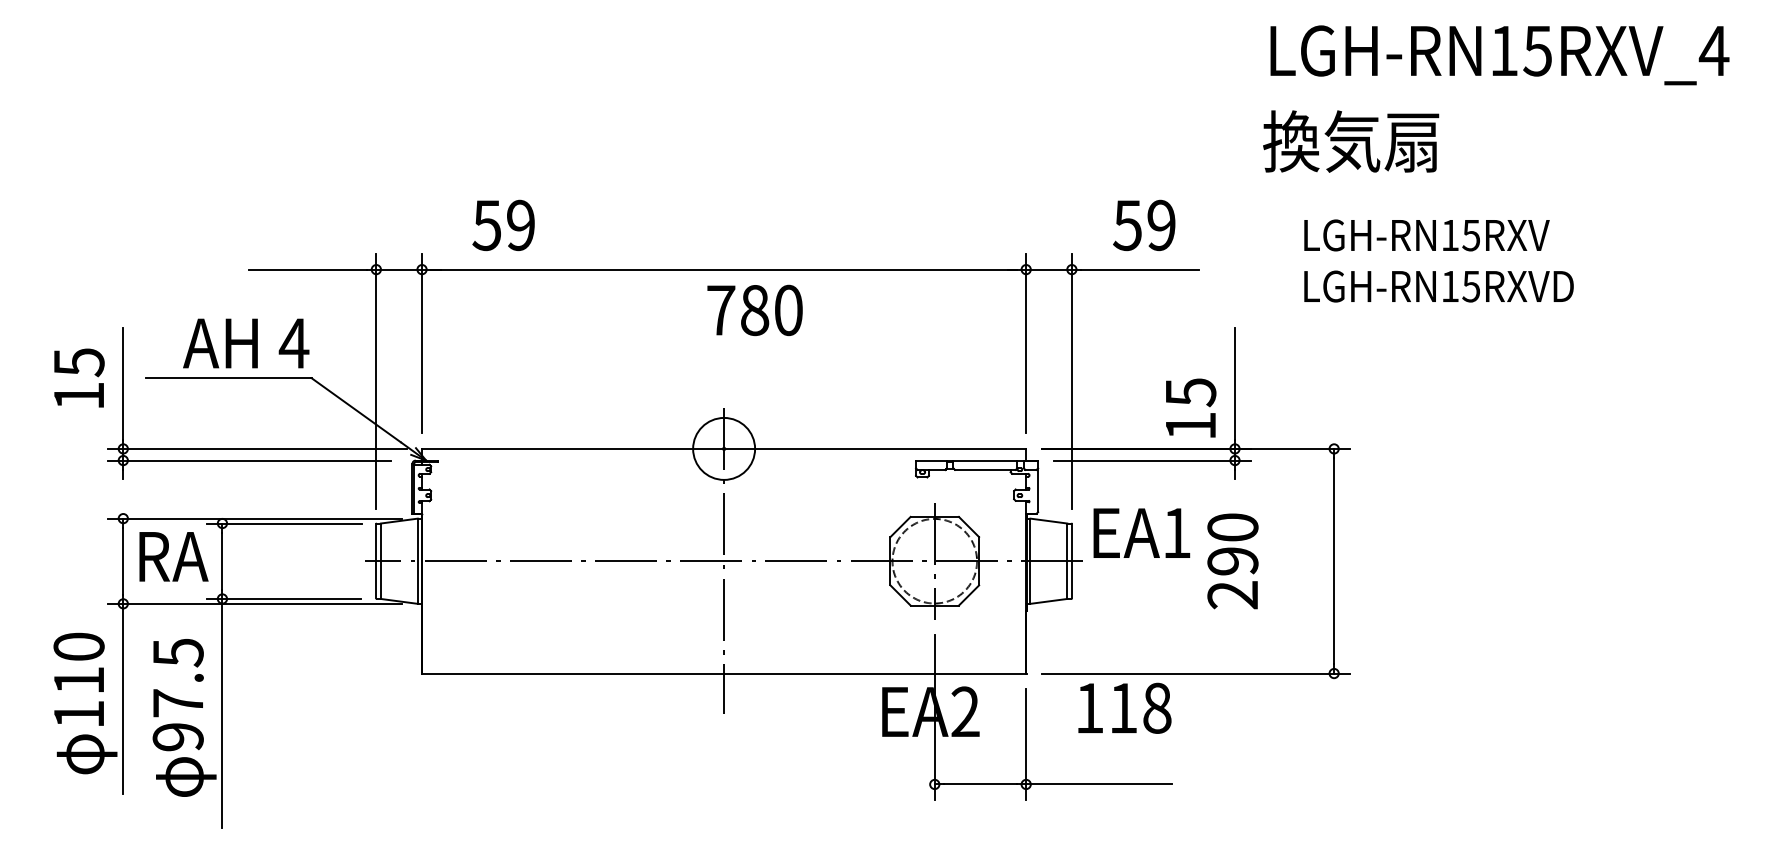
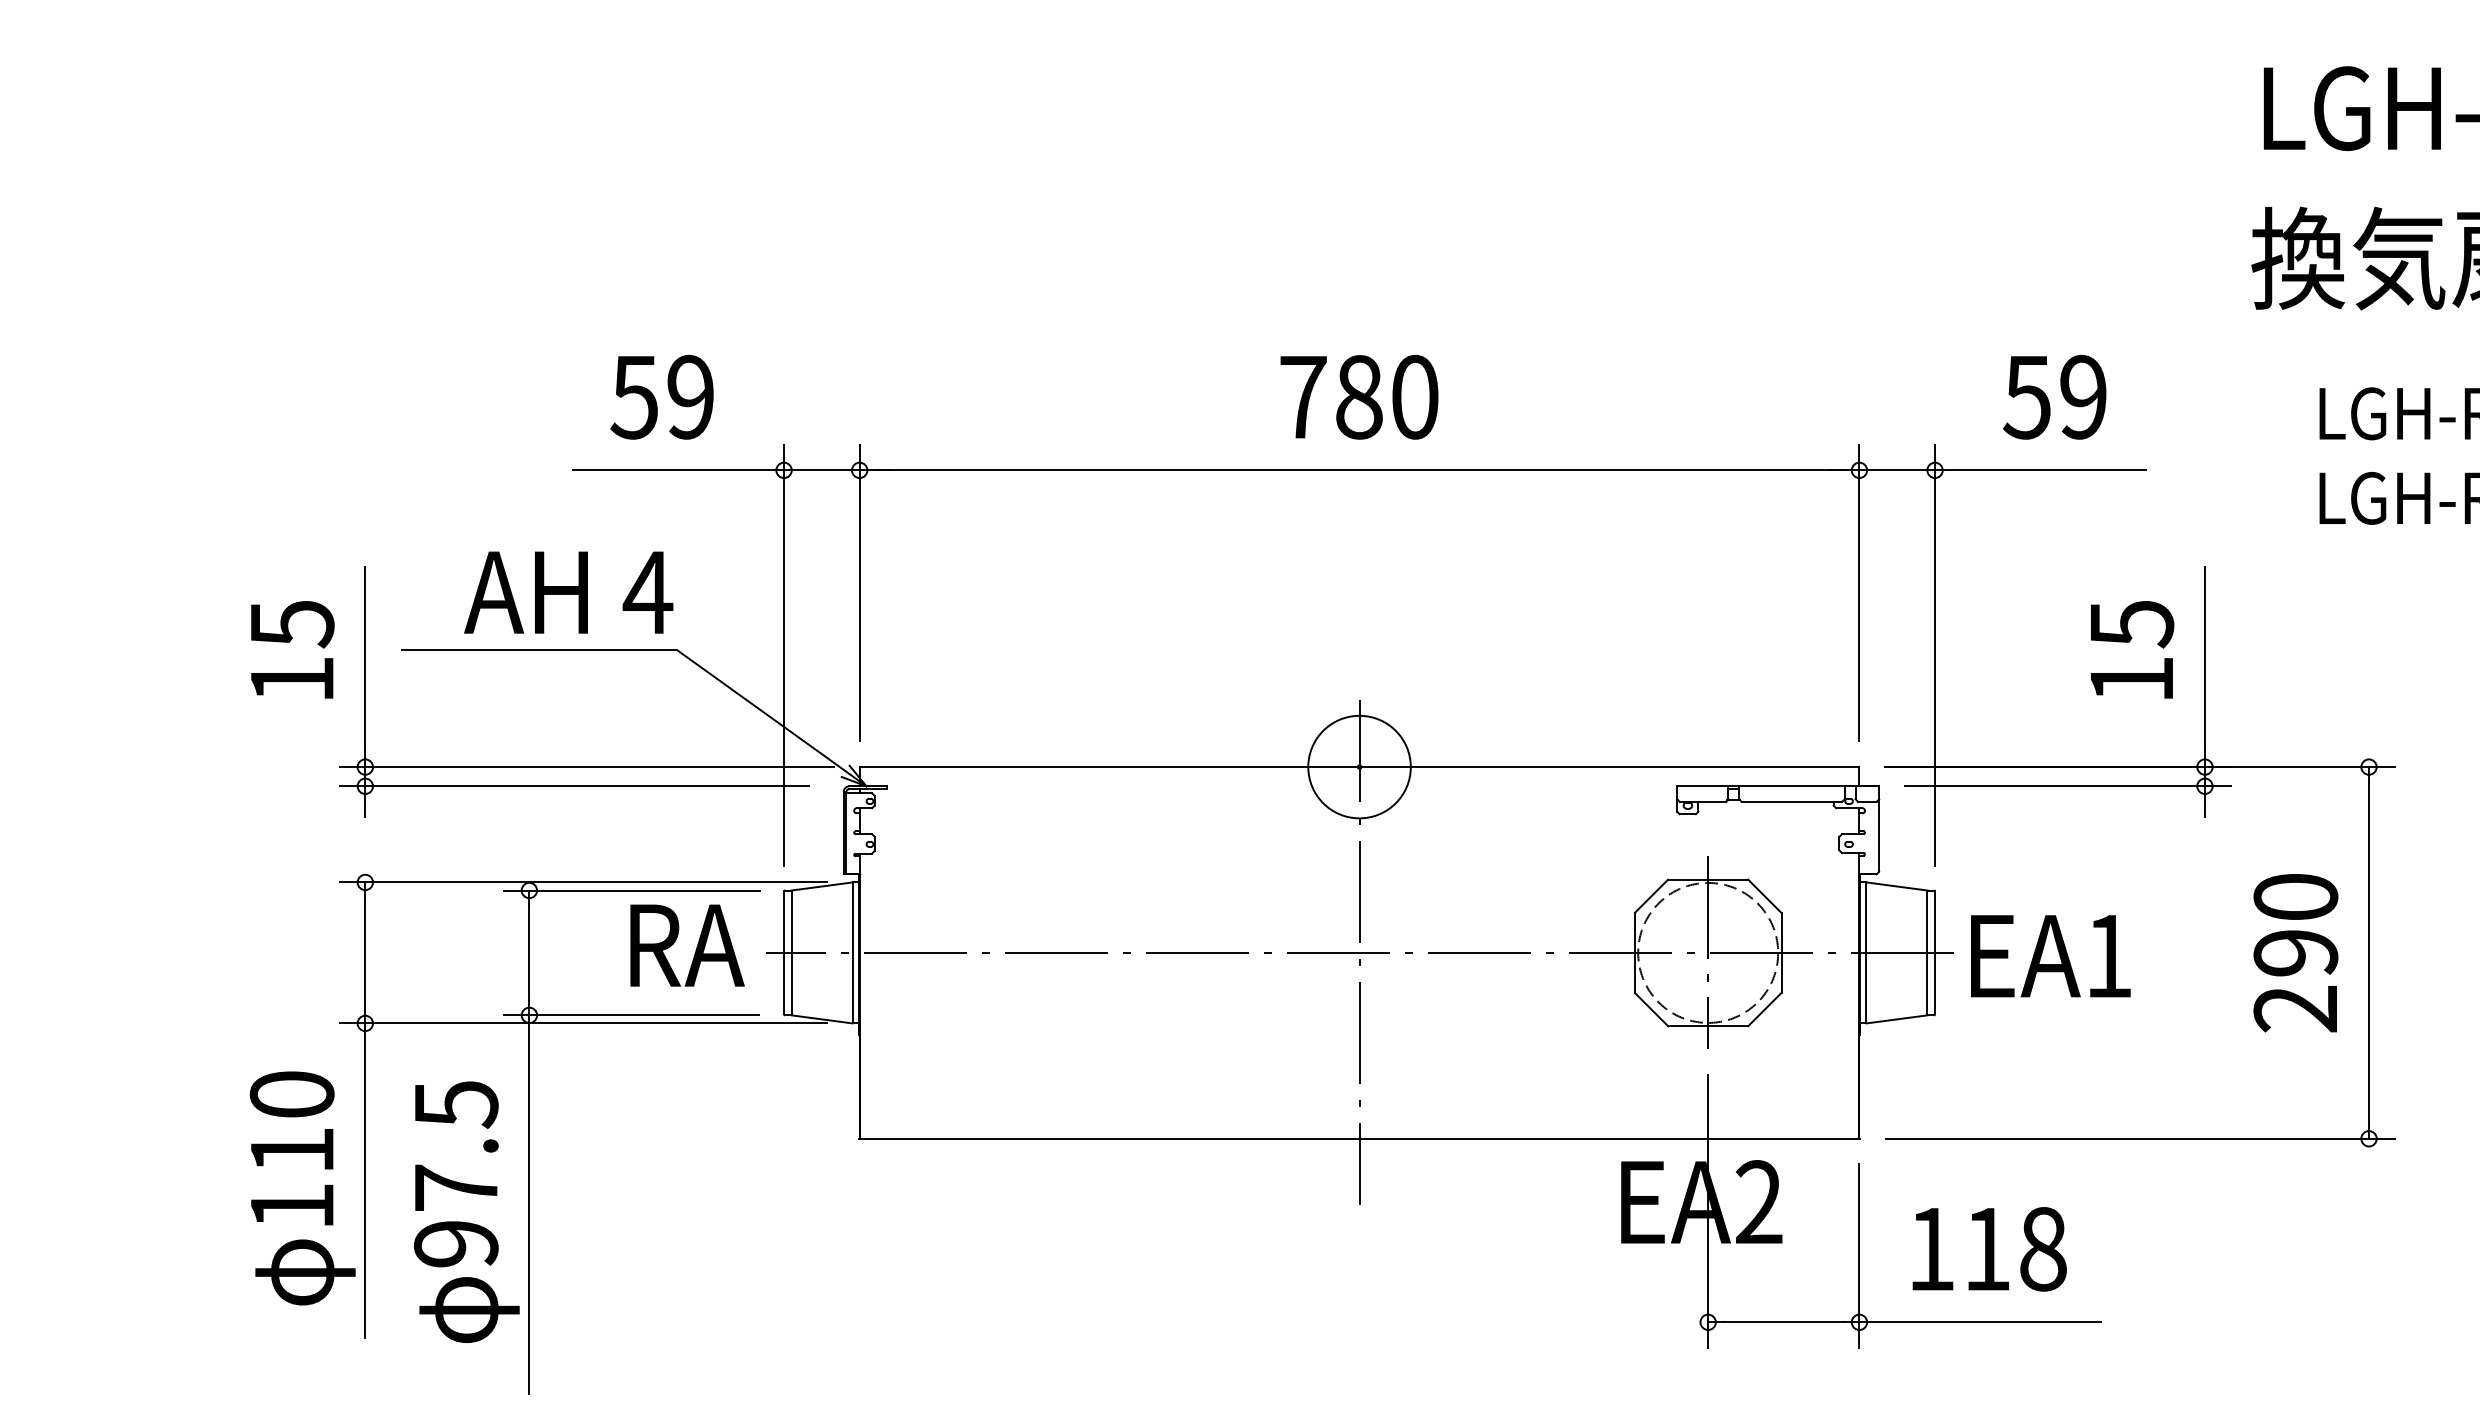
text: (503, 225) -> (661, 397), moved
text: (754, 310) -> (1358, 397), moved
text: (1191, 407) -> (2132, 648), moved
text: (1141, 532) -> (2050, 955), moved
text: (173, 556) -> (686, 945), moved
text: (1232, 561) -> (2295, 953), moved
text: (1124, 707) -> (1989, 1247), moved

